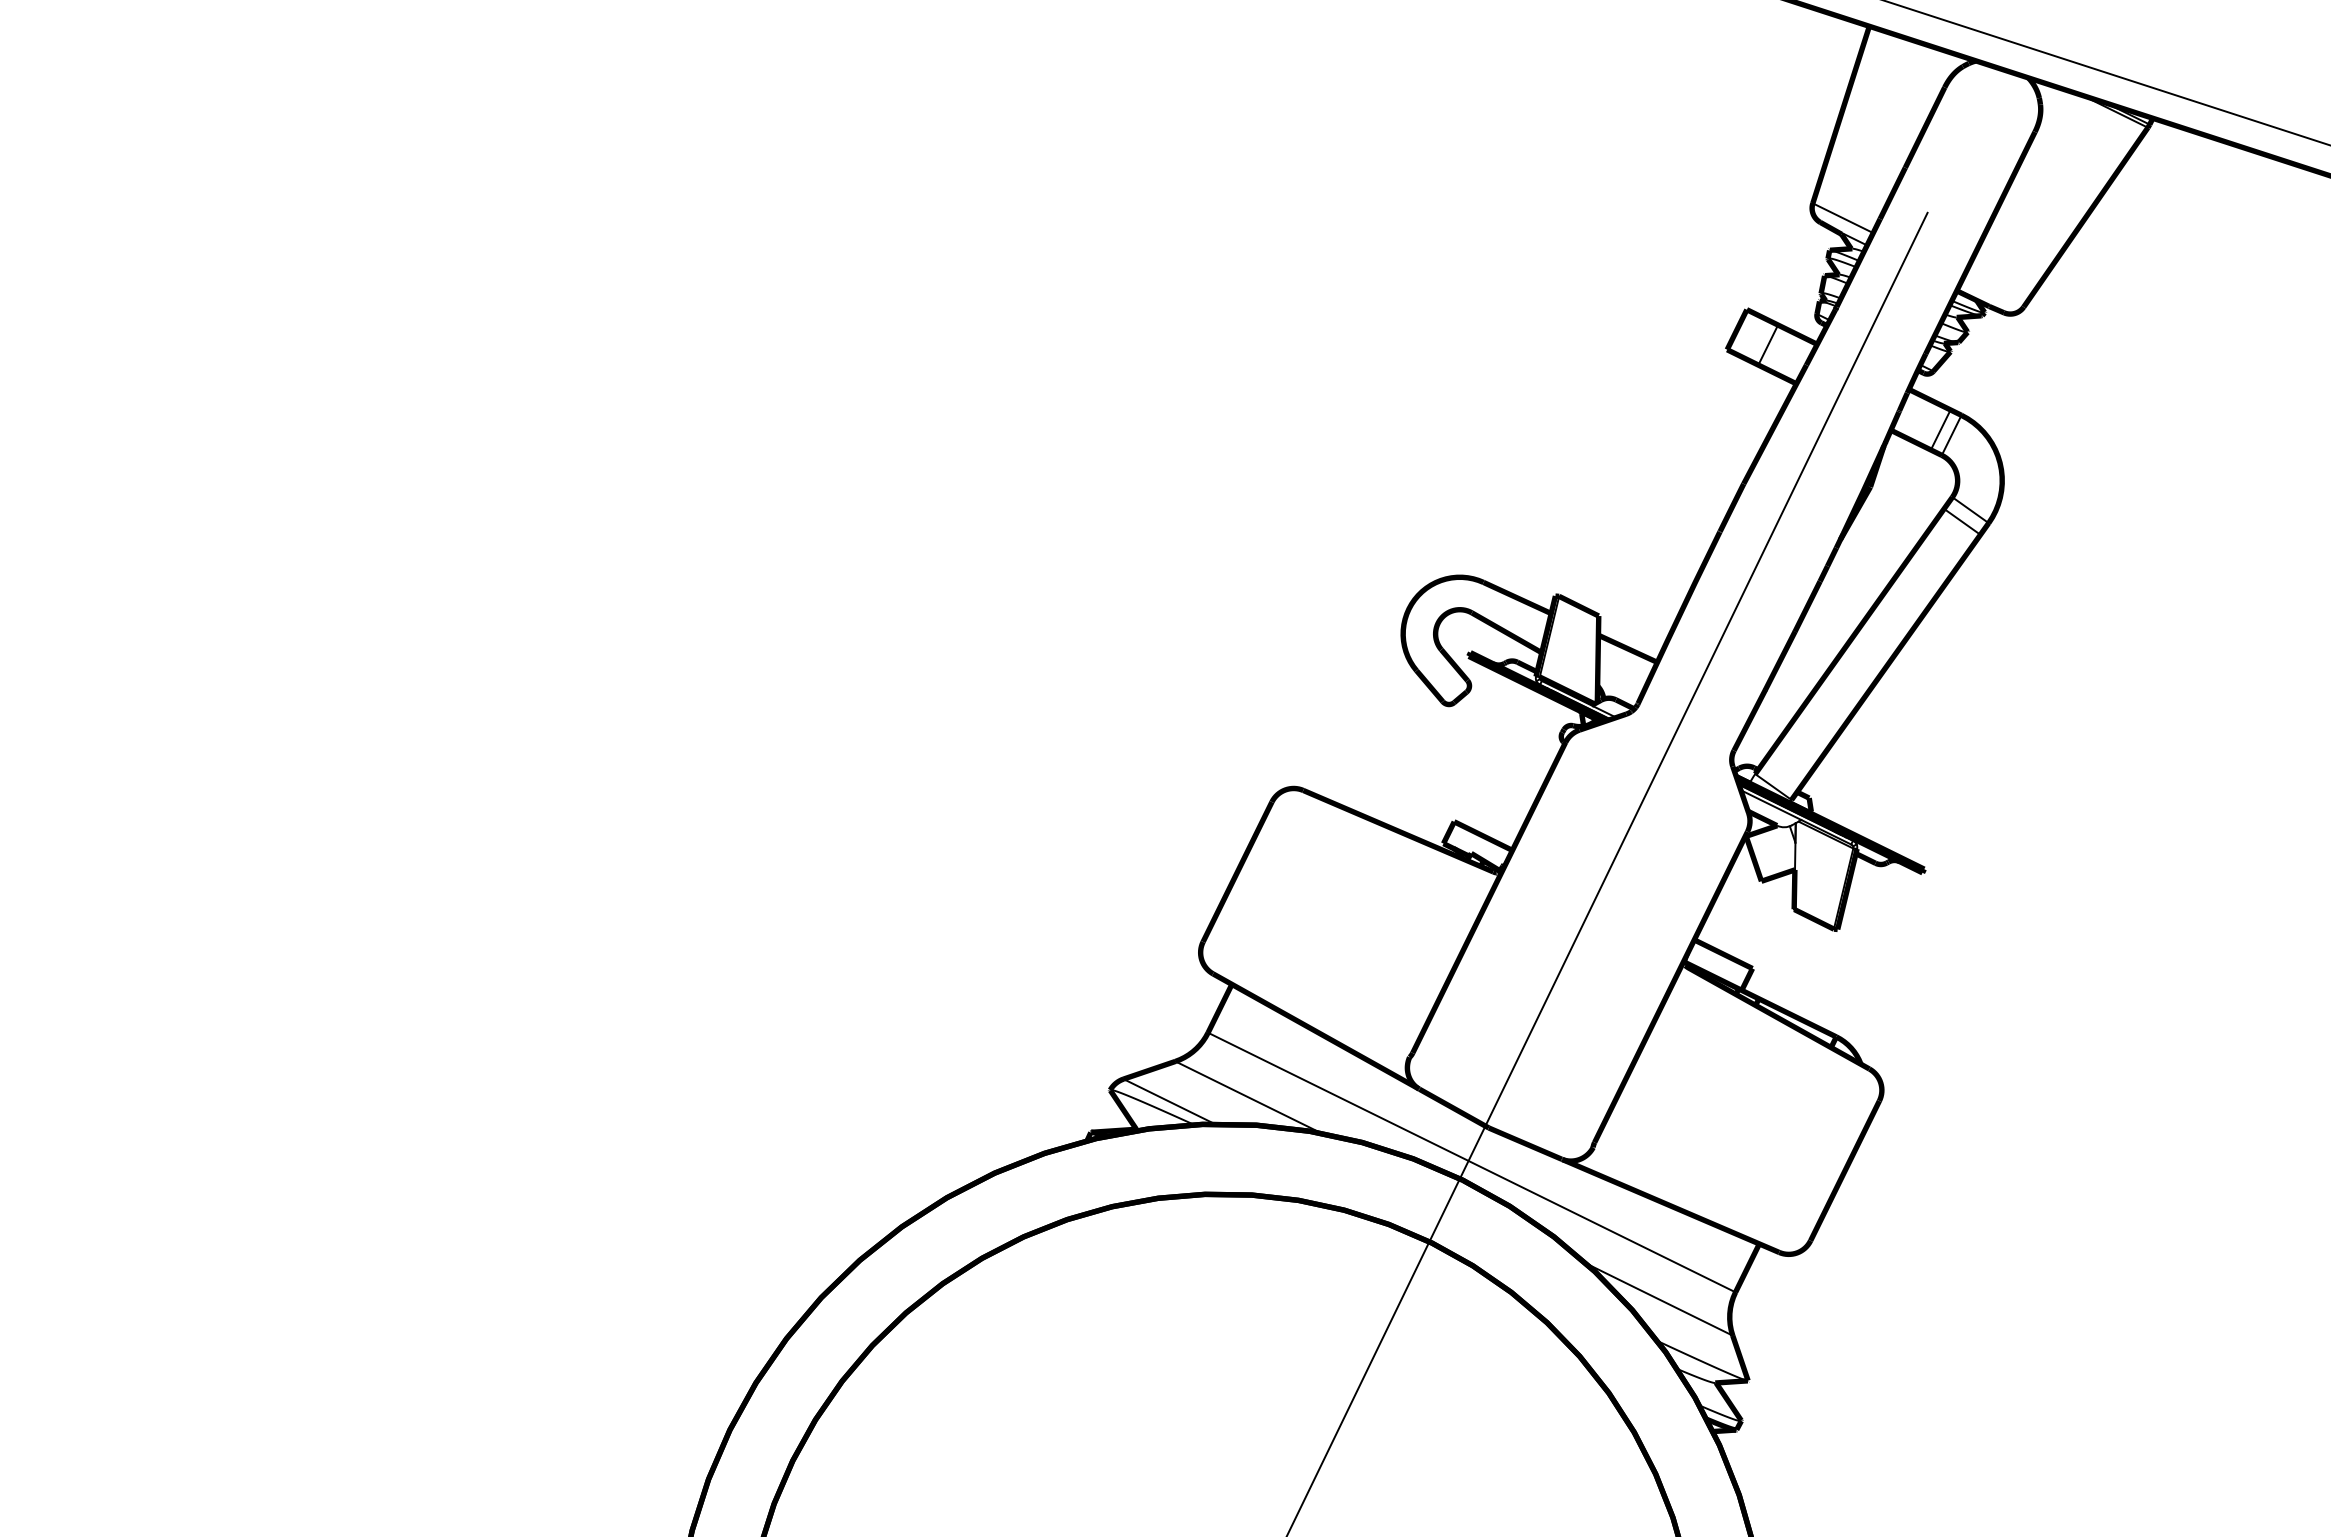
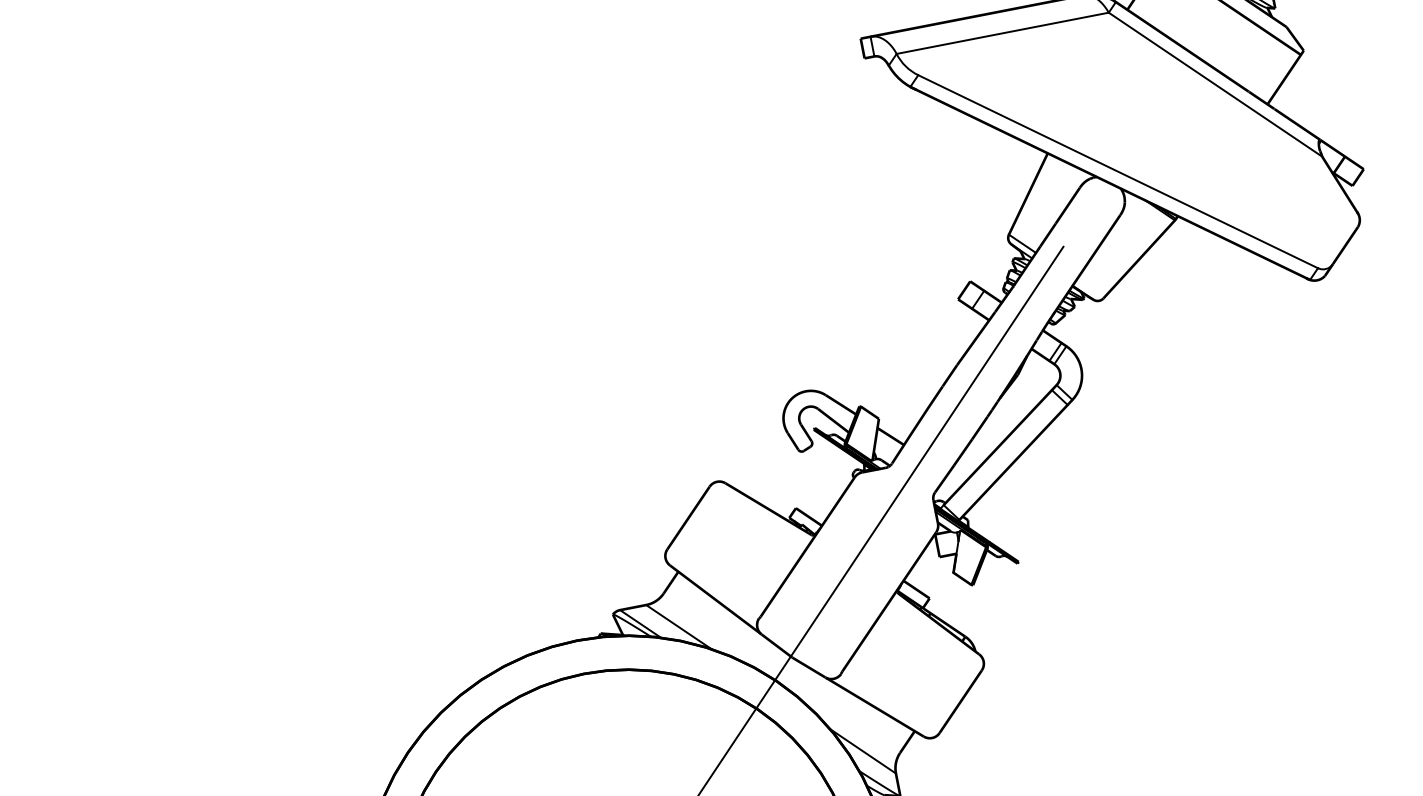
line: (1470, 1161) -> (781, 672), removed

